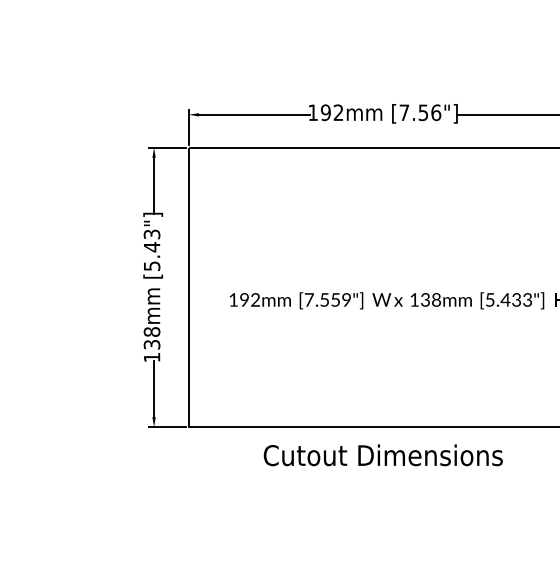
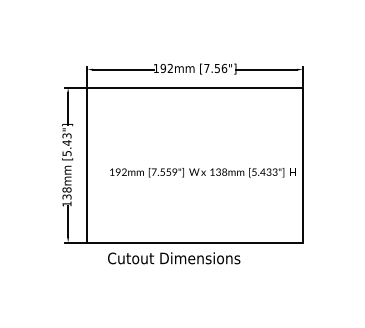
text: (383, 455) -> (174, 258), moved

